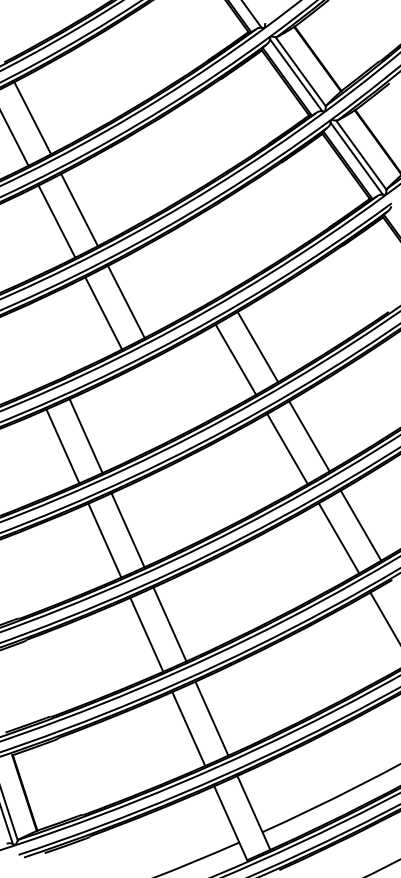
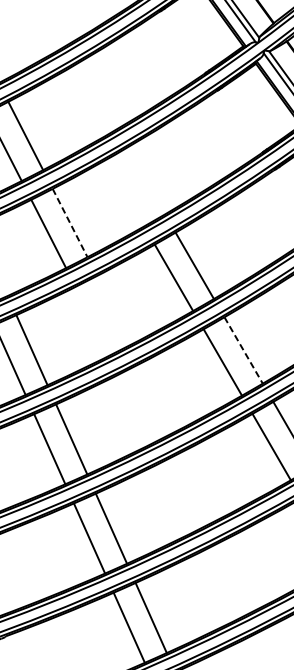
line: (126, 302) -> (70, 223), solid -> dashed
line: (309, 436) -> (243, 350), solid -> dashed

